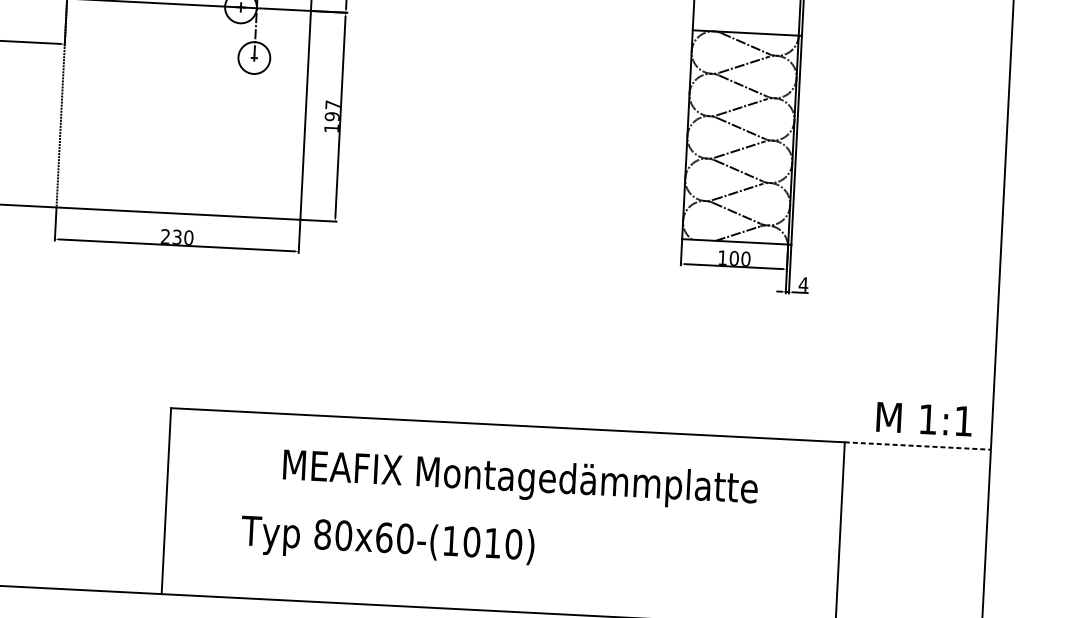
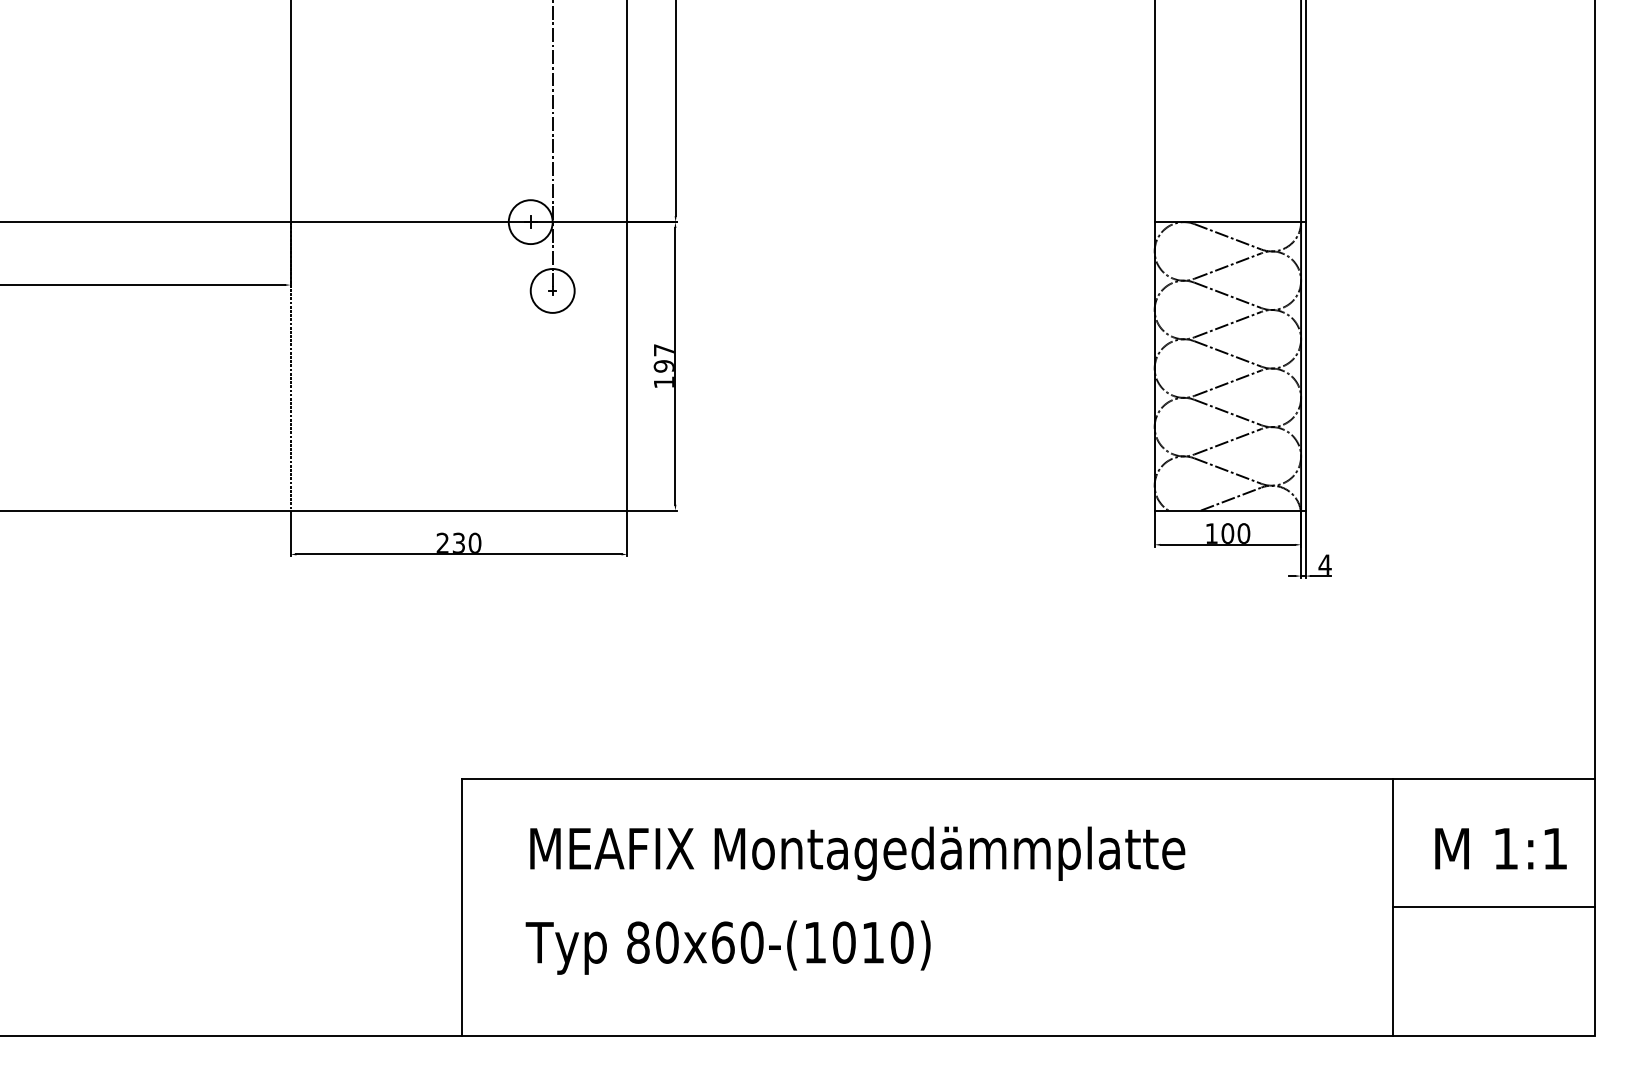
text: (924, 419) -> (1500, 848), moved
line: (917, 446) -> (1493, 779), dashed -> solid
text: (520, 479) -> (857, 853), moved
line: (912, 538) -> (1493, 907), added
text: (387, 541) -> (727, 947), moved

